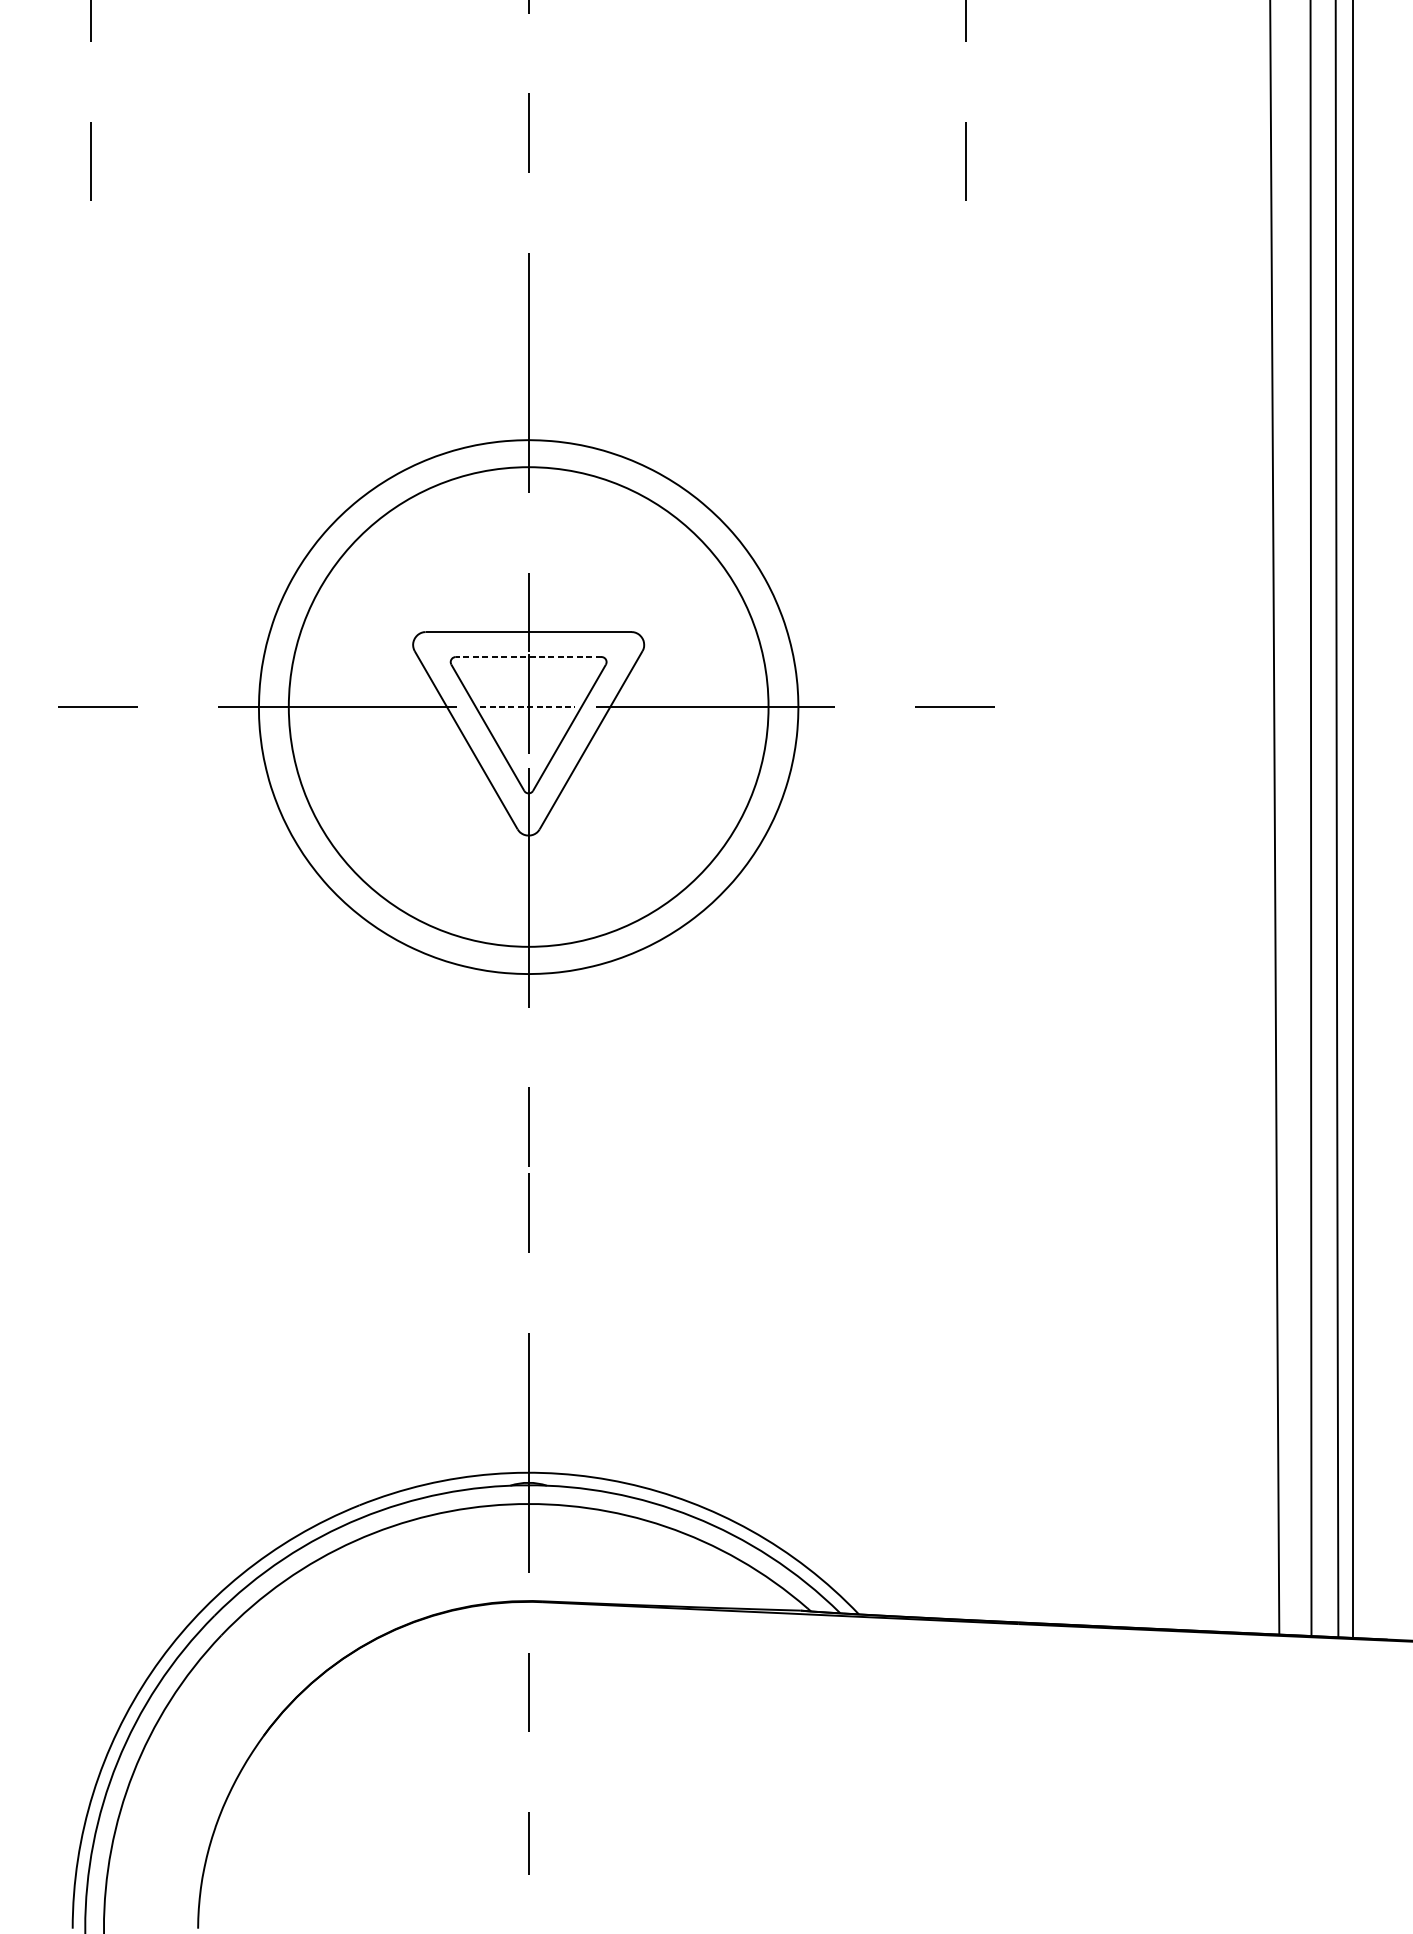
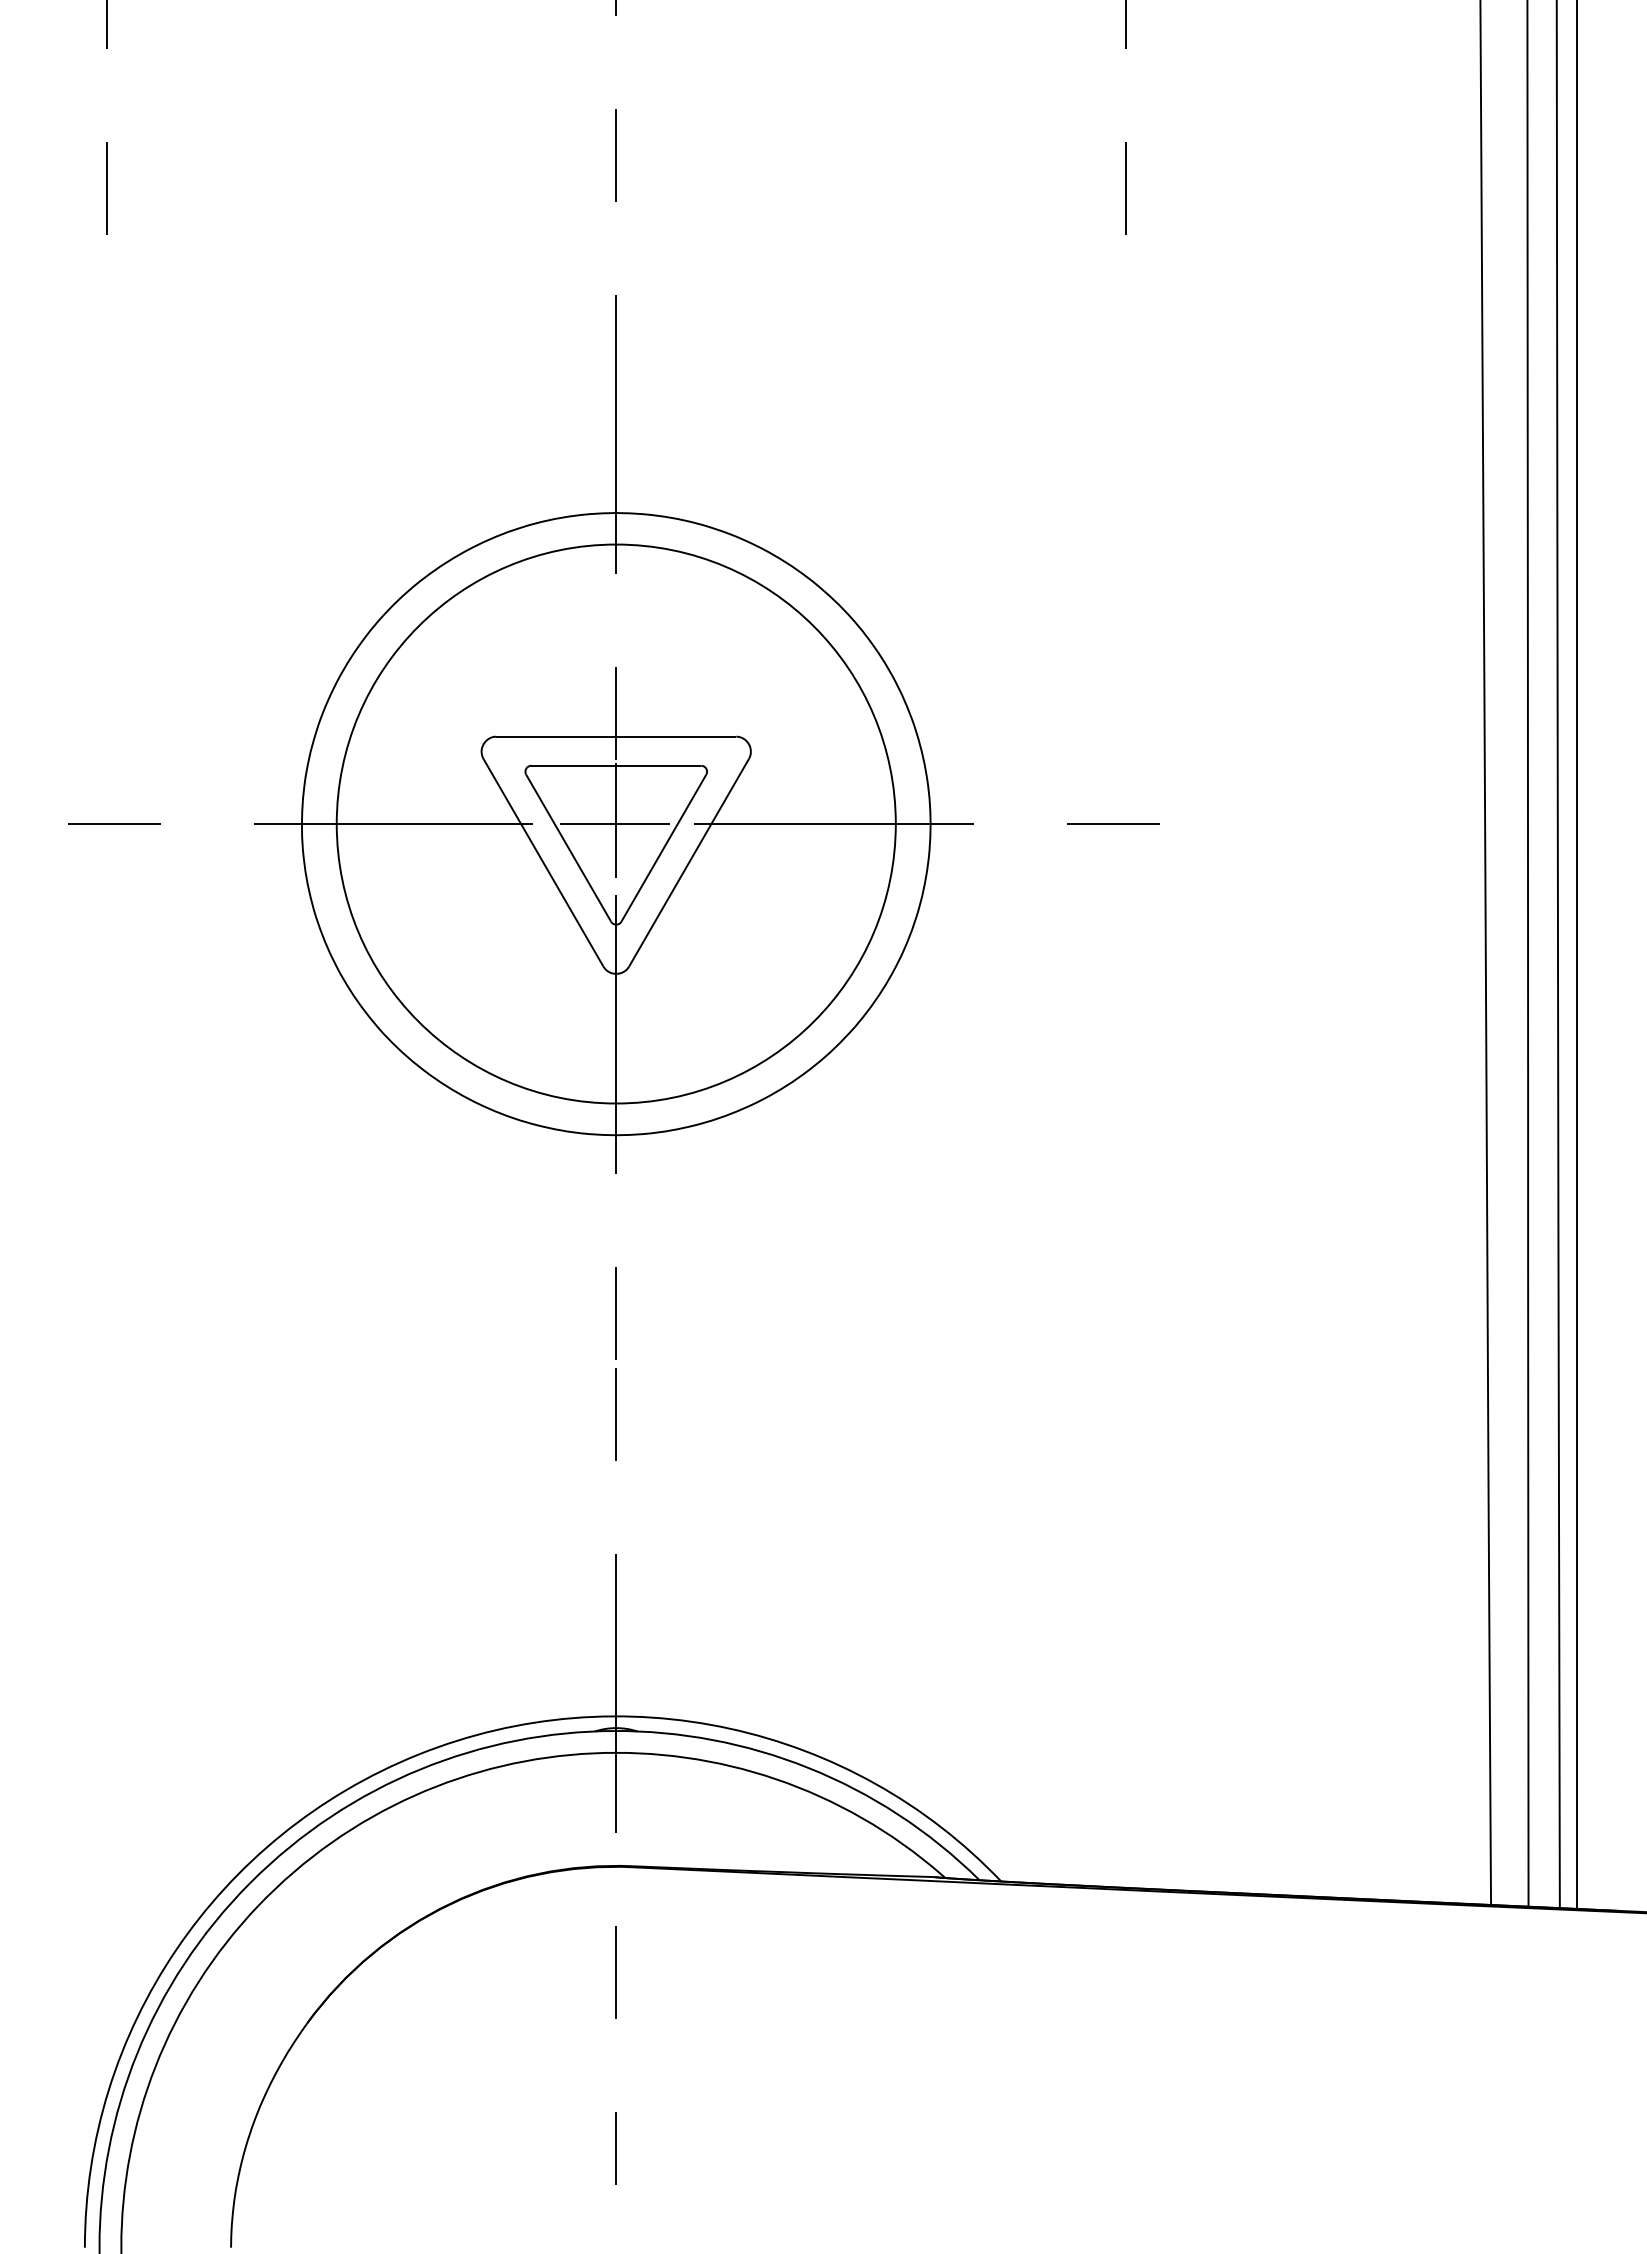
line: (528, 656) -> (616, 765), dashed -> solid
line: (528, 707) -> (615, 824), dashed -> solid

